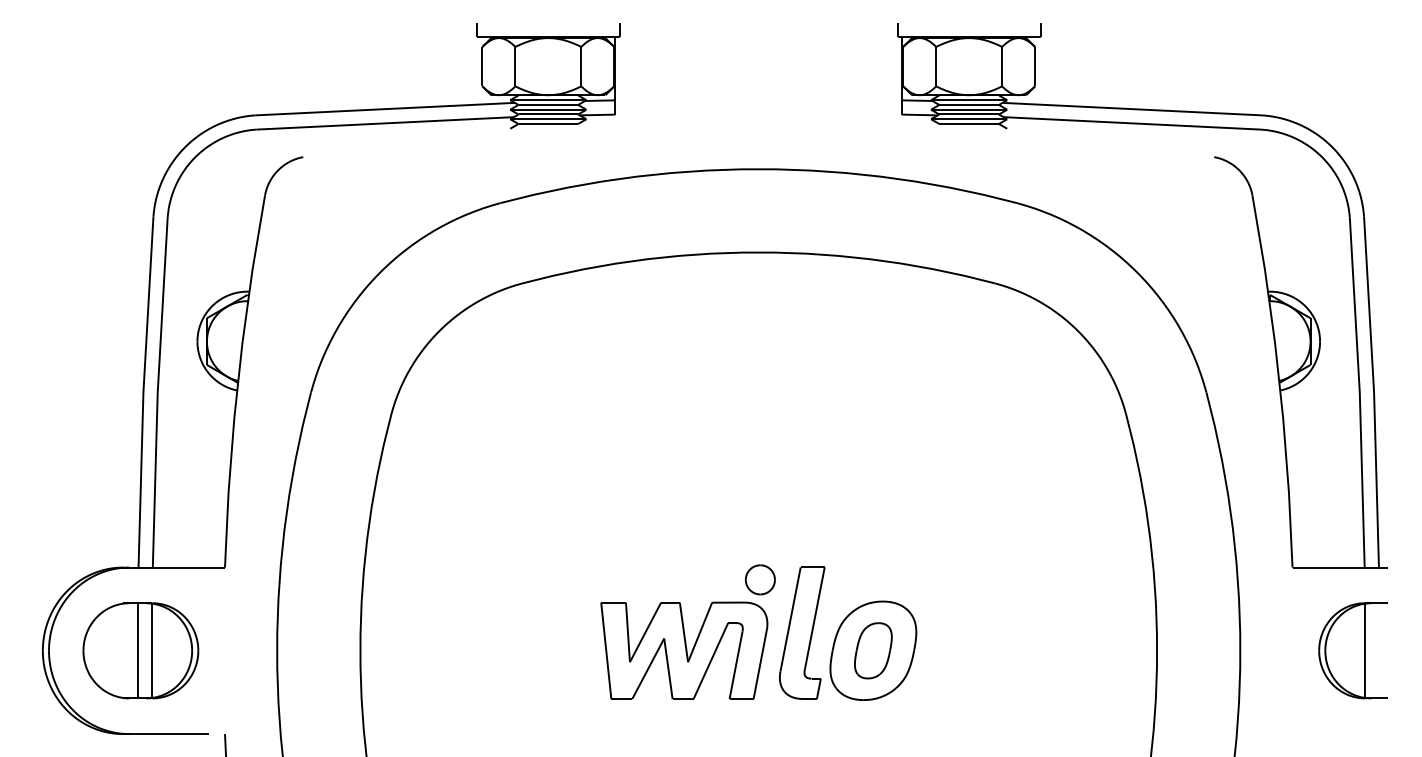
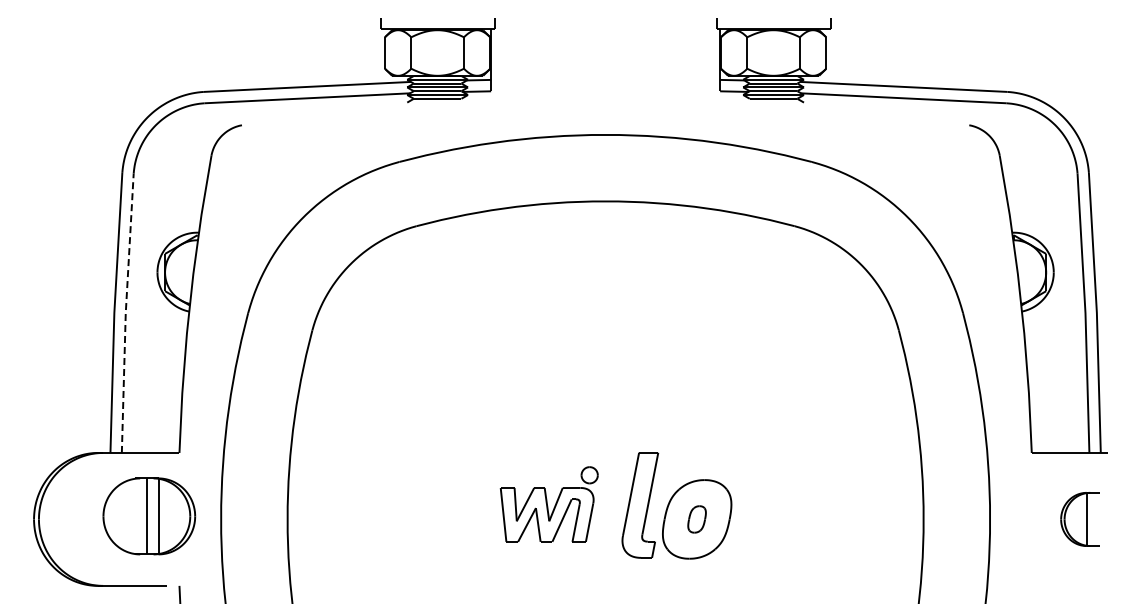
line: (157, 392) -> (125, 313), solid -> dashed
part: (688, 632) -> (549, 504), size x0.7
part: (141, 650) -> (149, 516), moved
part: (872, 650) -> (696, 519), size x0.6
part: (1352, 650) -> (1079, 519), size x0.7

